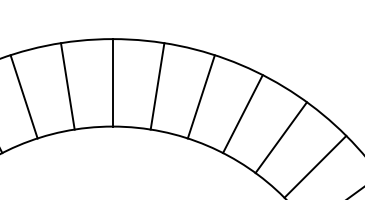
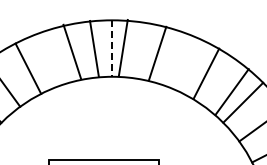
line: (112, 84) -> (112, 49), solid -> dashed
line: (67, 85) -> (94, 48), moved
line: (156, 85) -> (122, 47), moved
line: (22, 96) -> (71, 51), moved
line: (201, 96) -> (157, 53), moved
line: (243, 113) -> (206, 73), moved
line: (280, 136) -> (231, 91), moved

